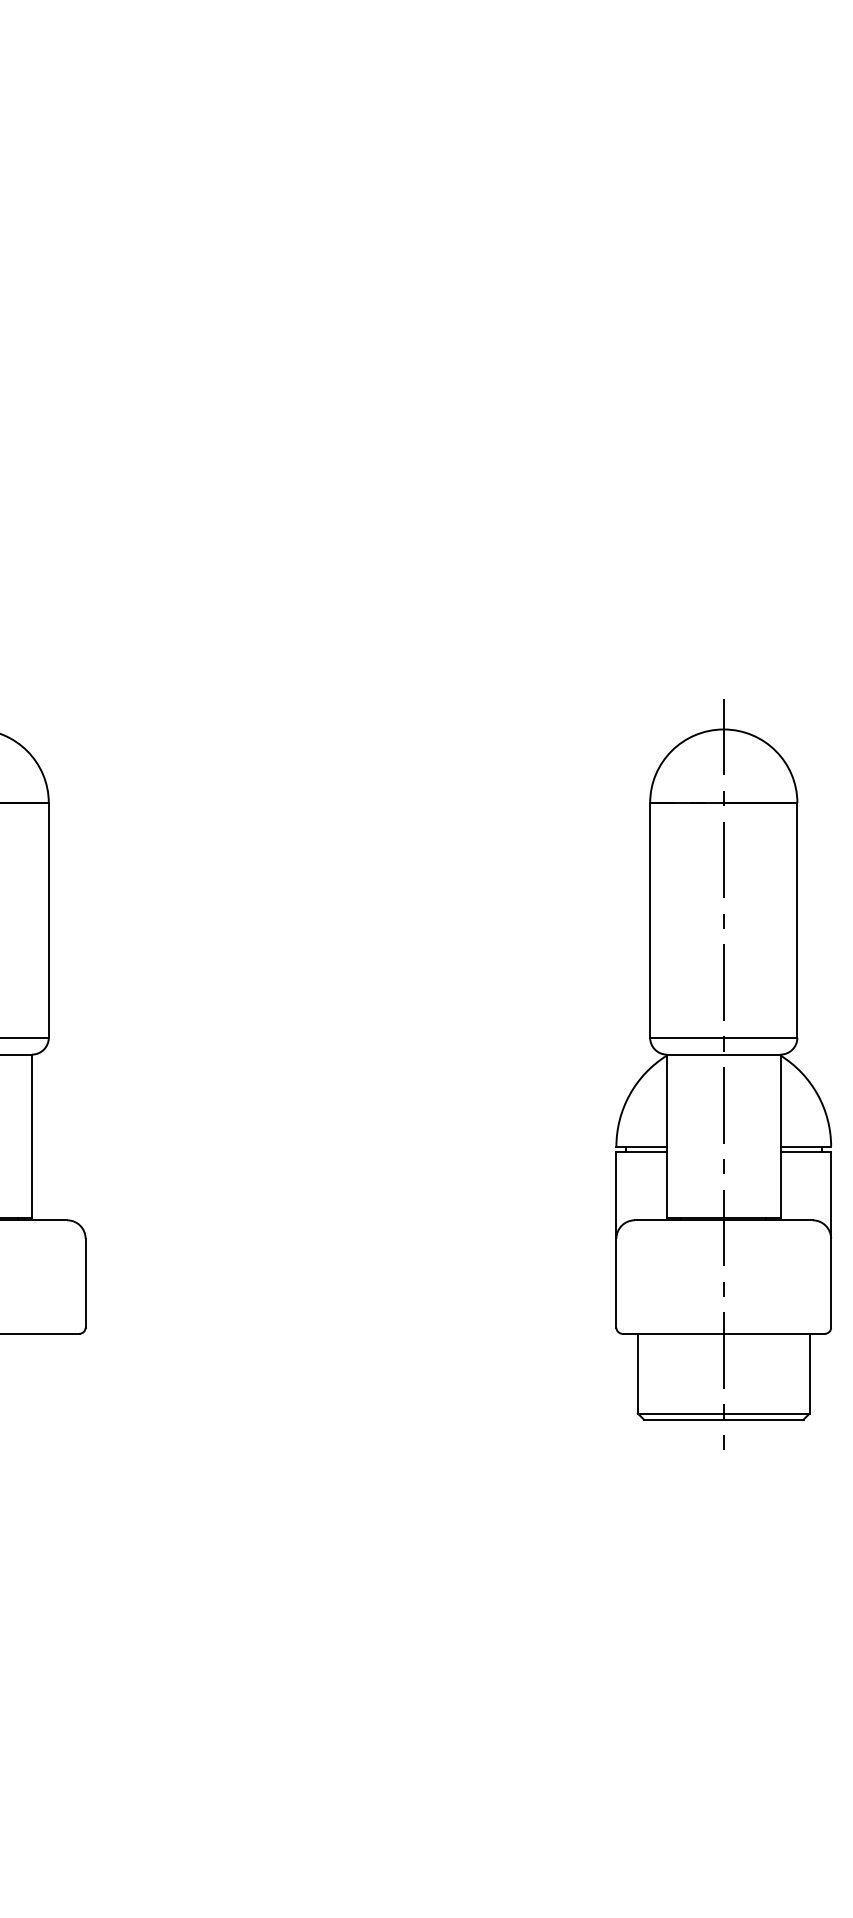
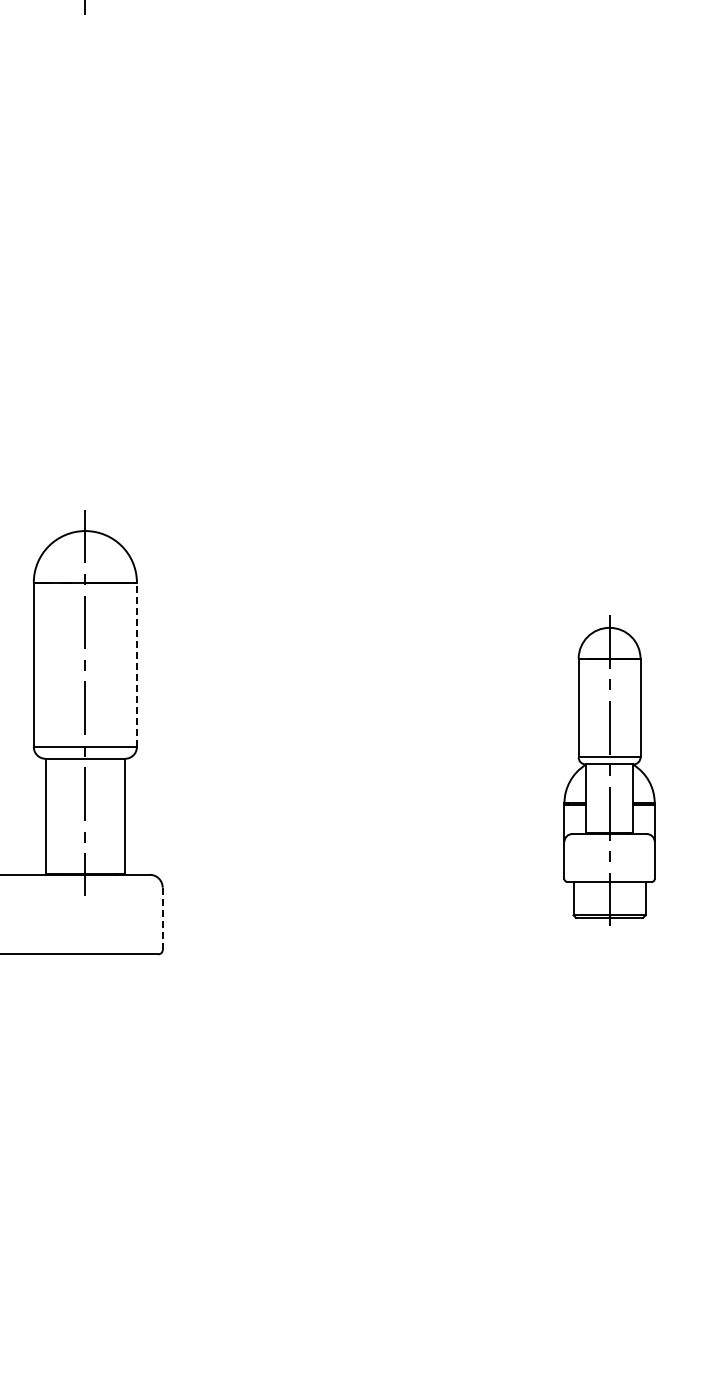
line: (48, 920) -> (136, 664), solid -> dashed
part: (723, 1074) -> (609, 772), size x0.6
line: (85, 1284) -> (162, 919), solid -> dashed

